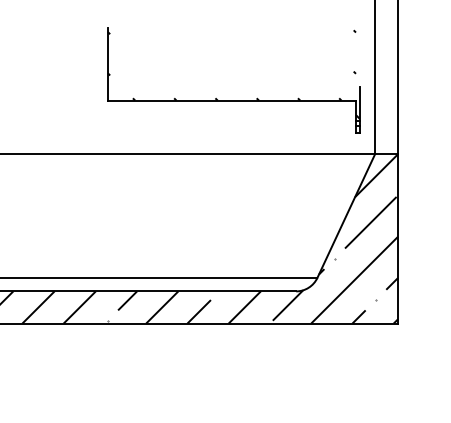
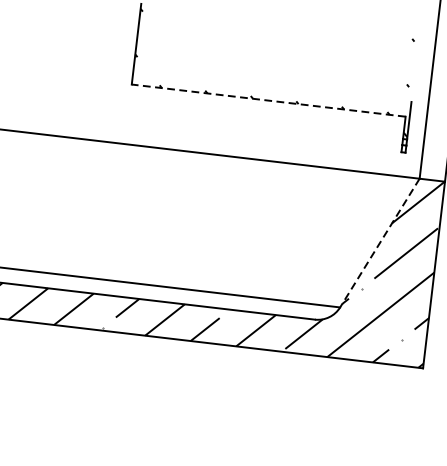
line: (231, 100) -> (268, 100), solid -> dashed
line: (346, 216) -> (380, 243), solid -> dashed

